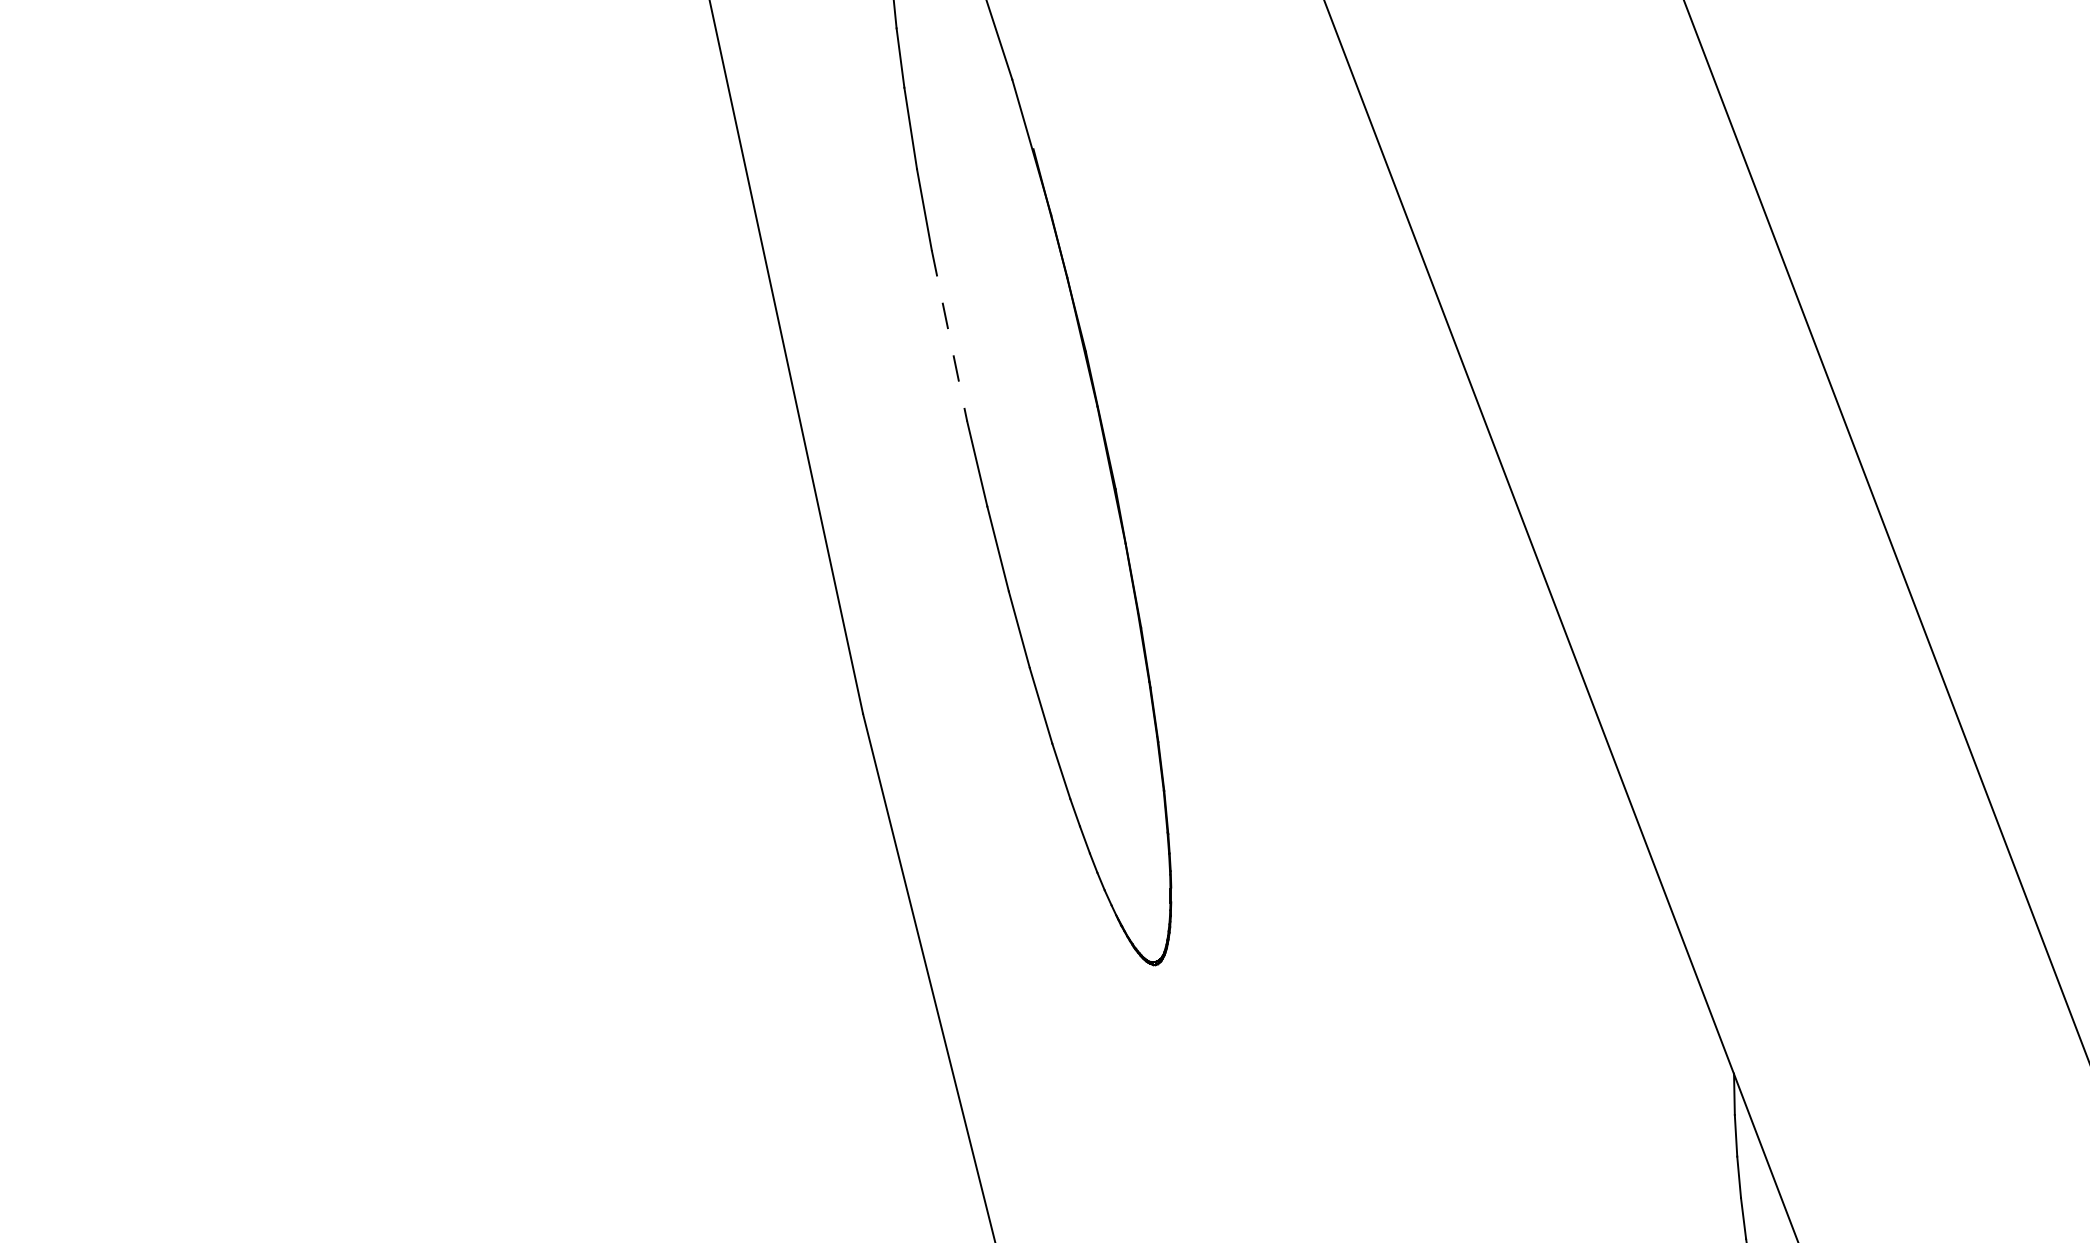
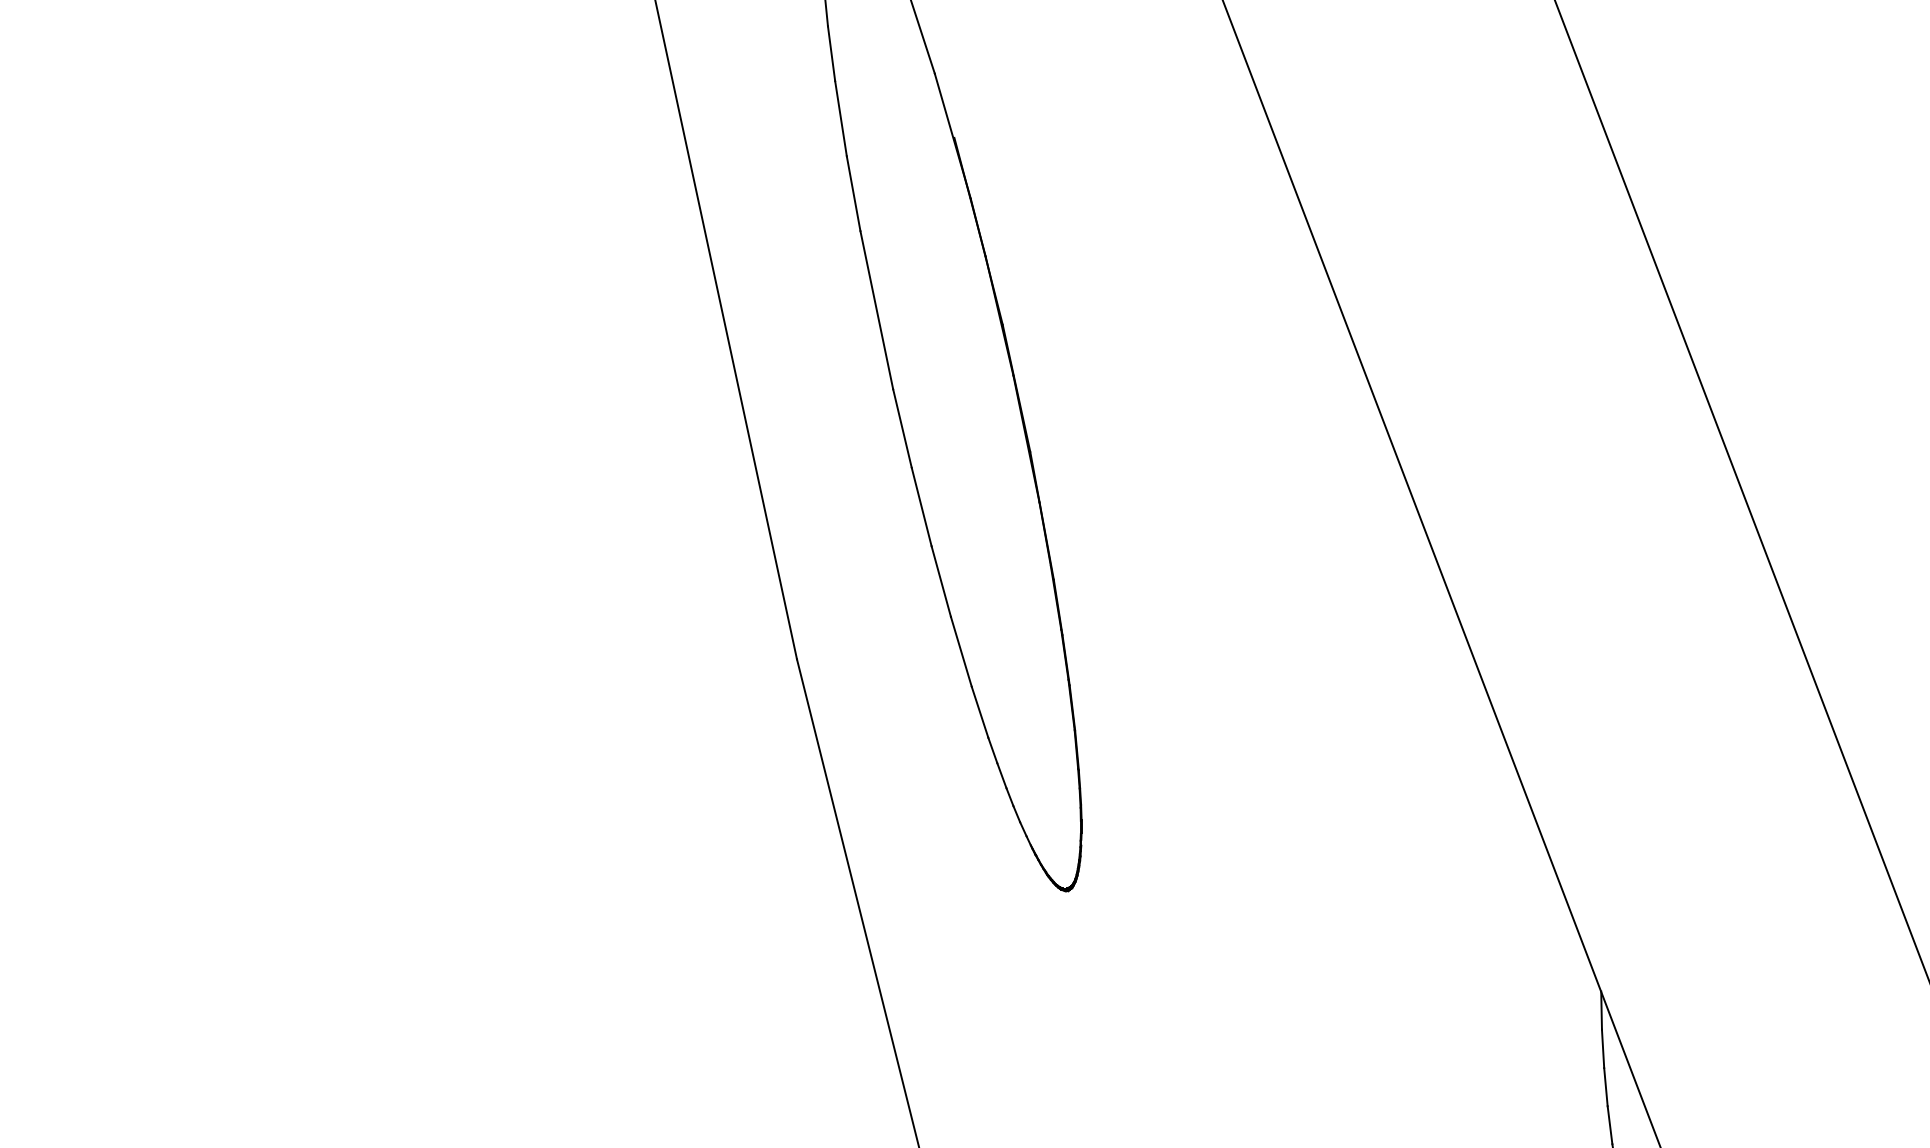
line: (949, 336) -> (876, 310), dashed -> solid

